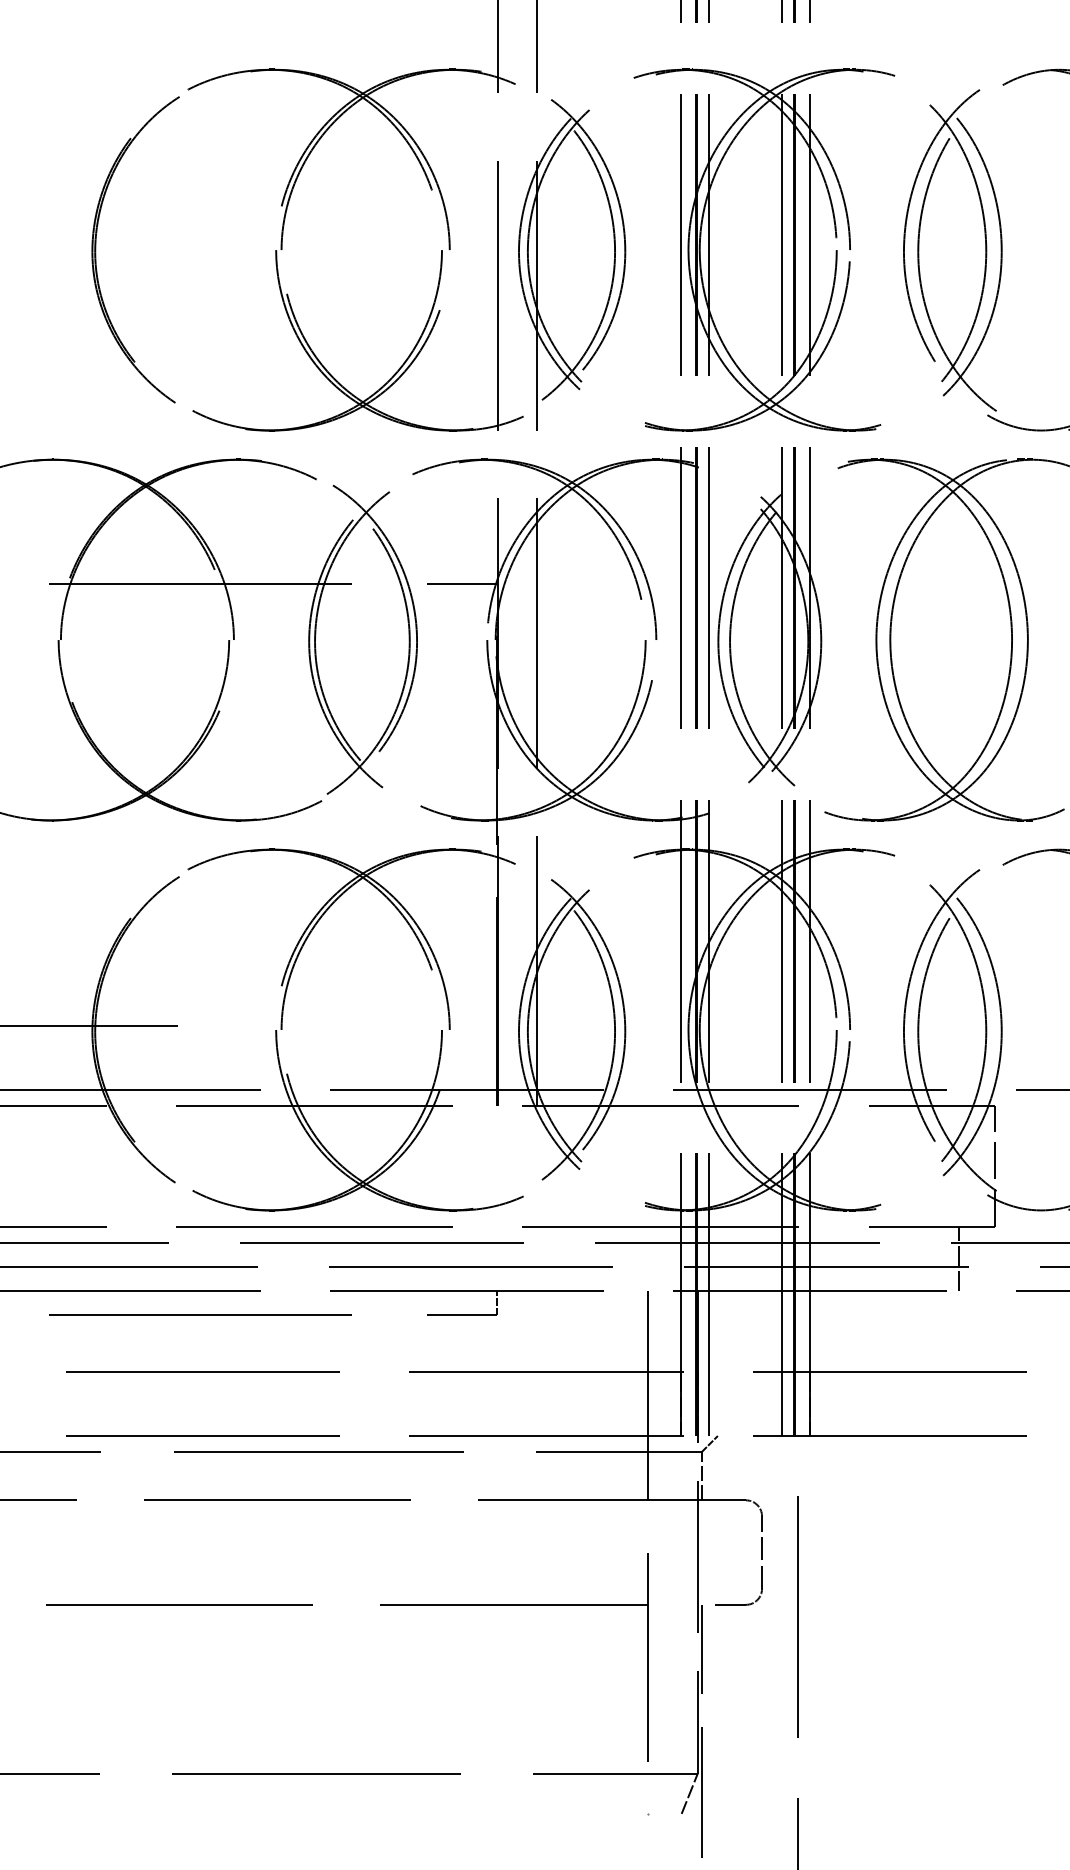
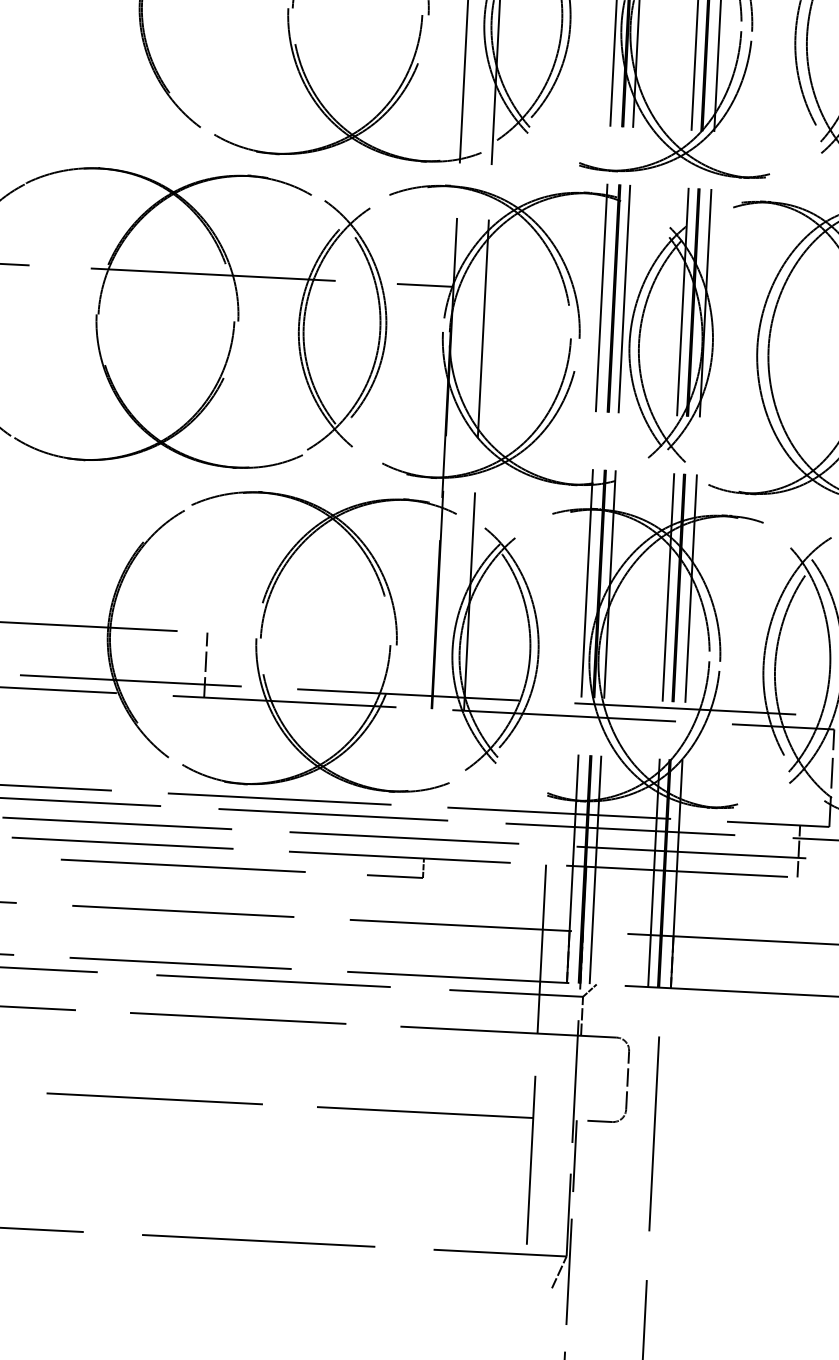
line: (215, 1065) -> (205, 664), added

